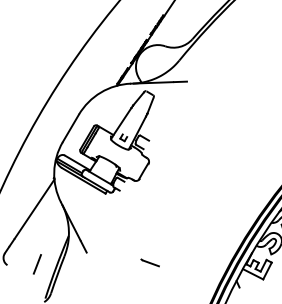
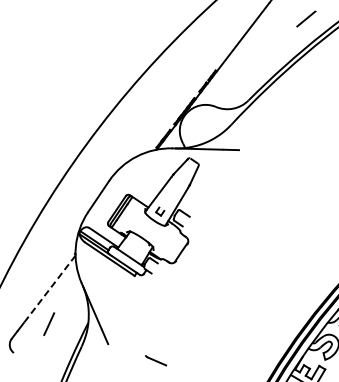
line: (34, 208) -> (49, 288), solid -> dashed
line: (150, 262) -> (156, 360), moved
line: (37, 263) -> (49, 323), moved

